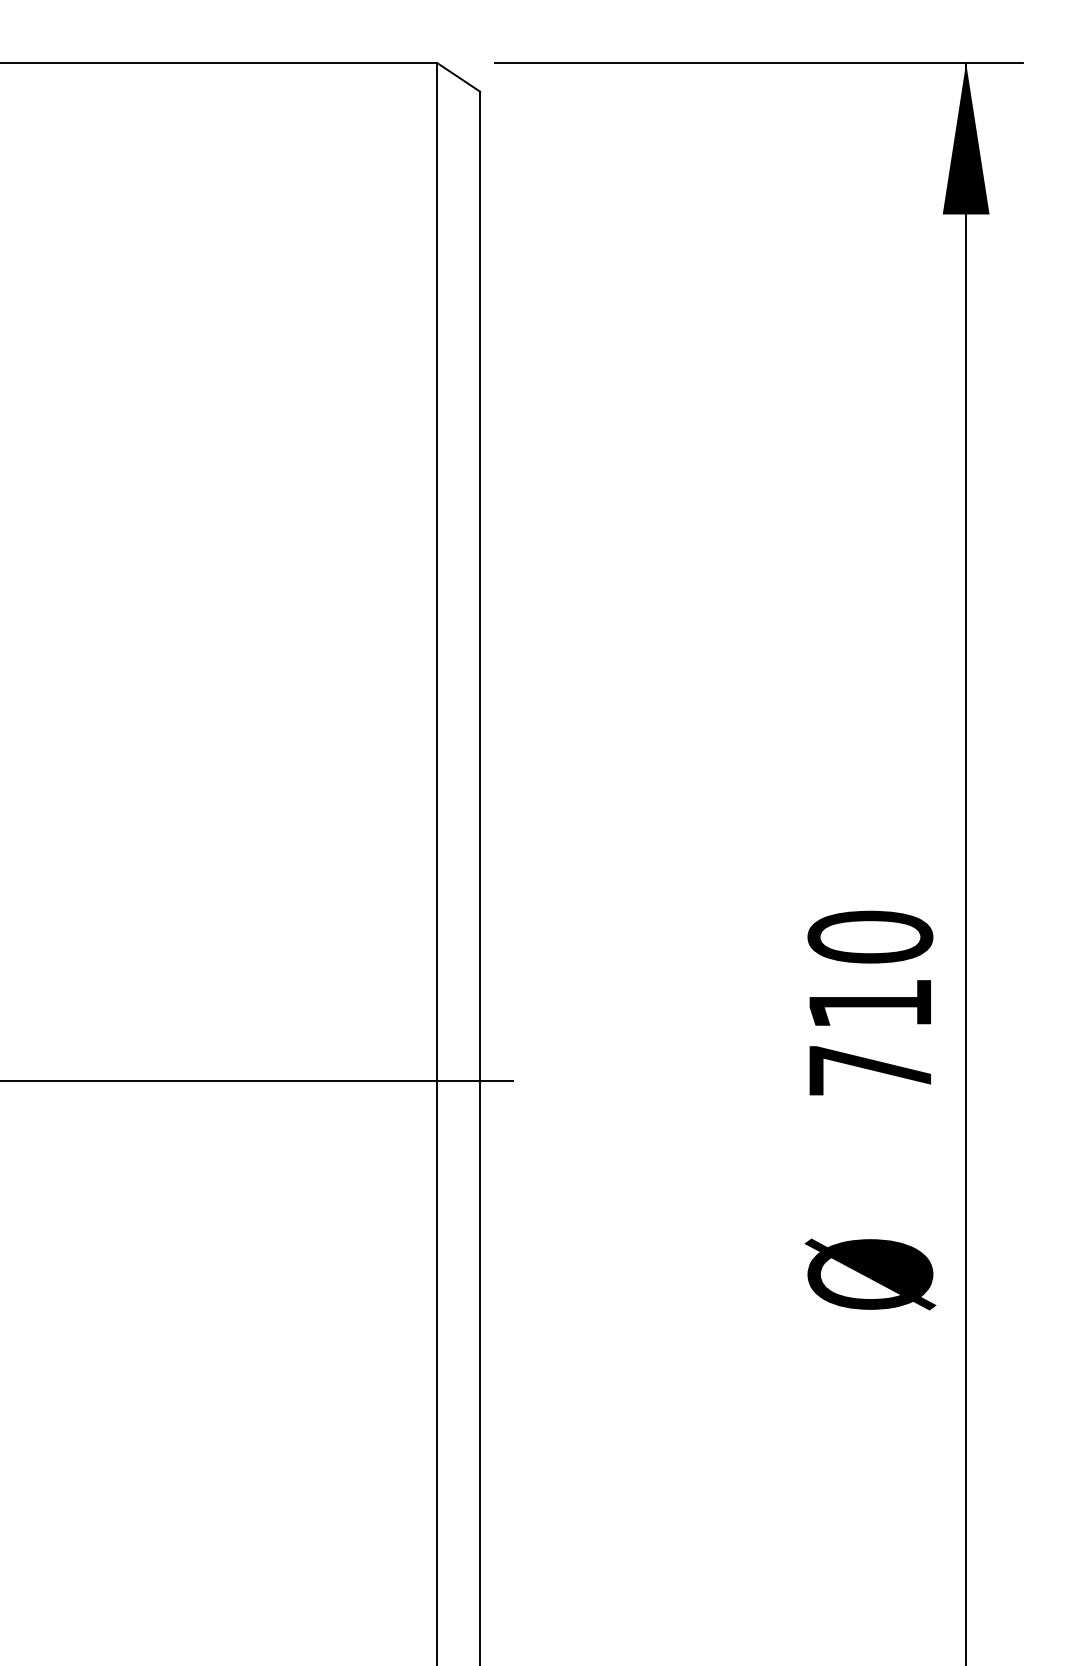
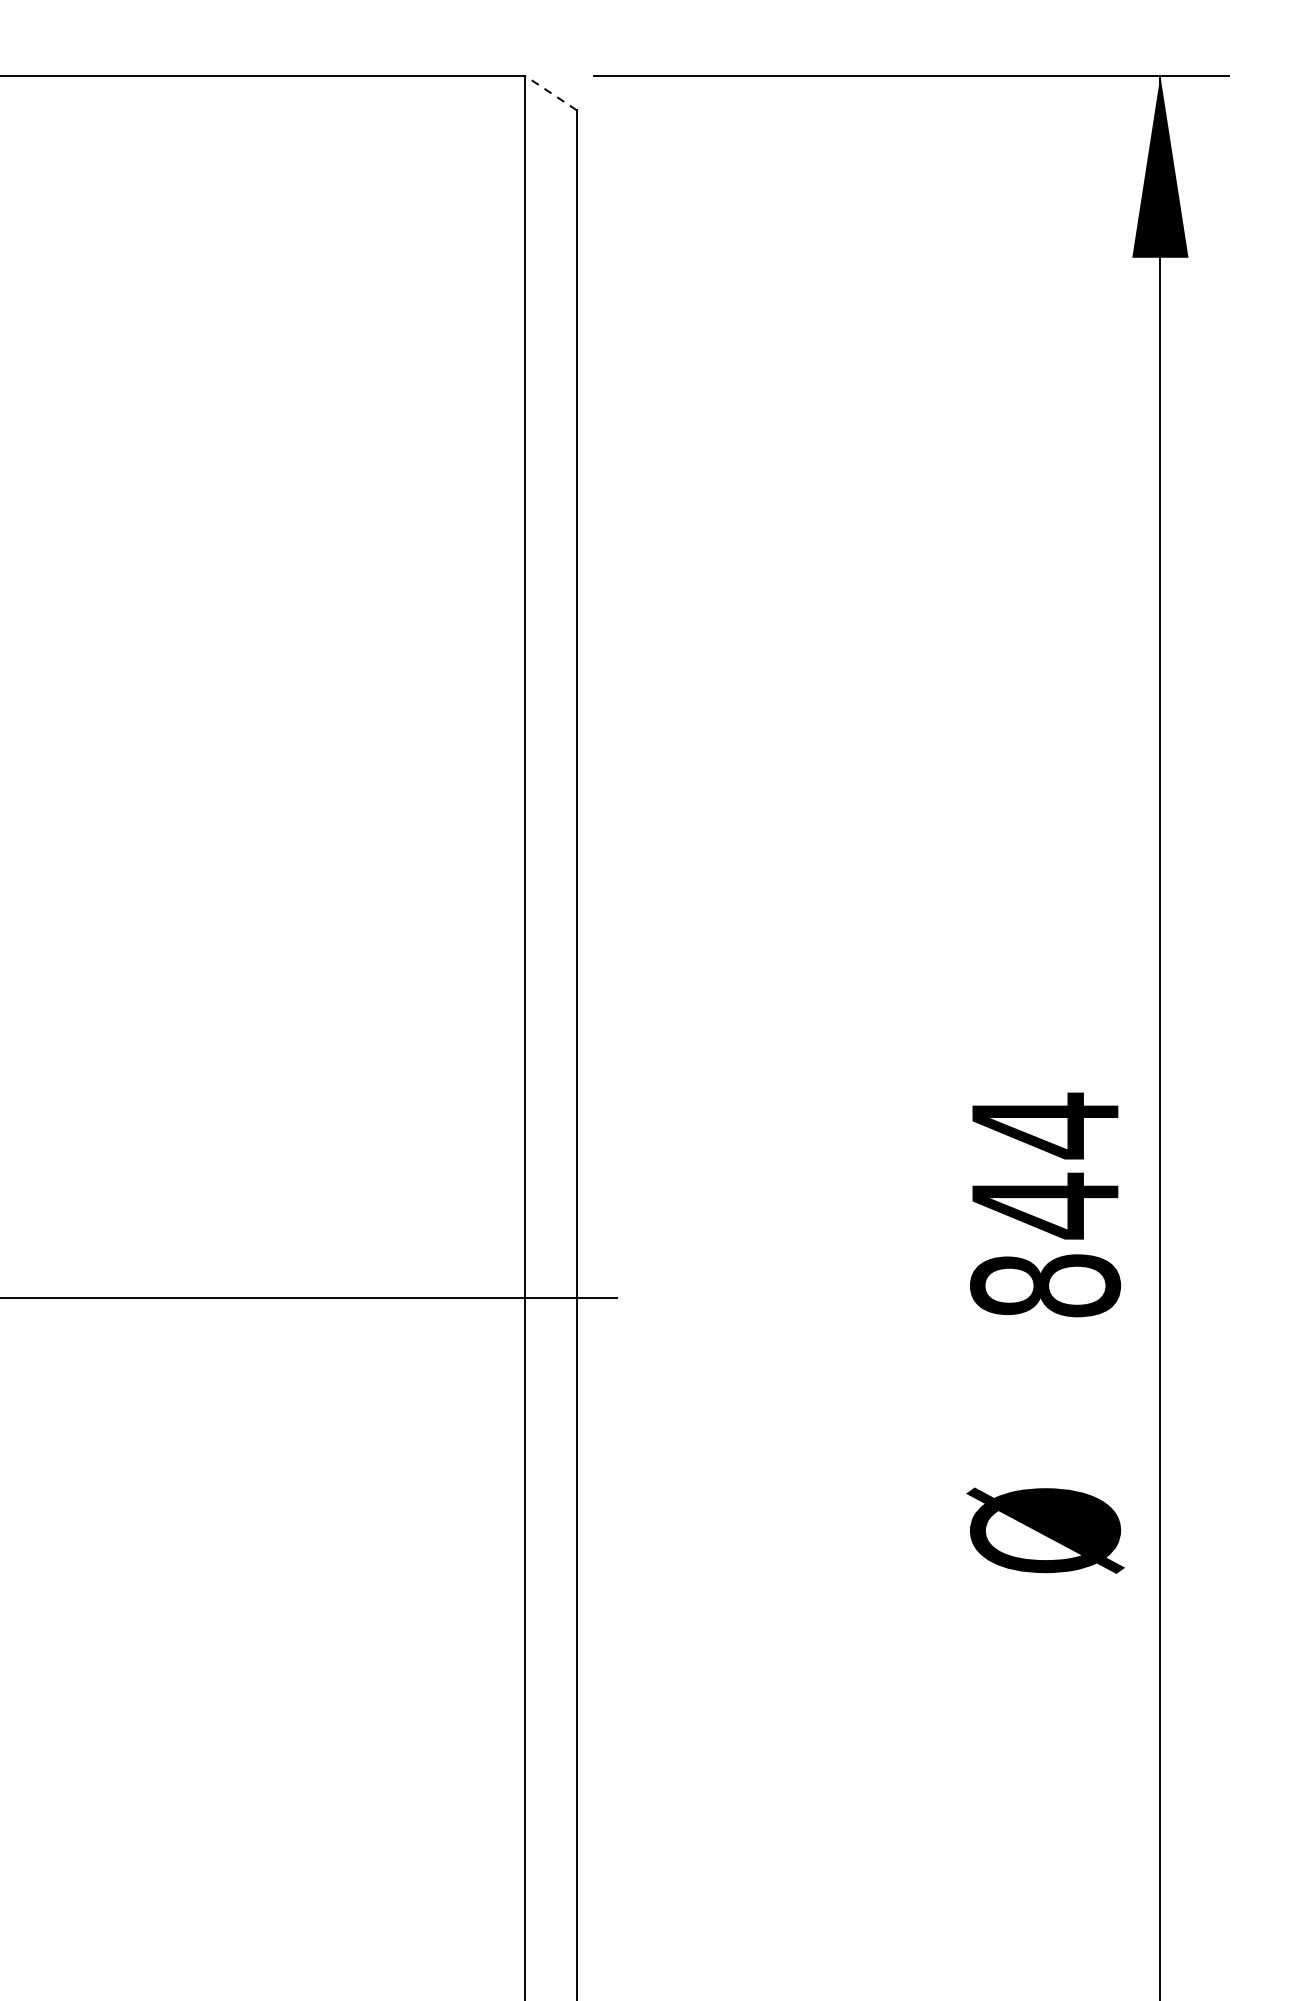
line: (458, 77) -> (550, 93), solid -> dashed
text: (870, 1002) -> (1045, 1204), 710 -> 844

